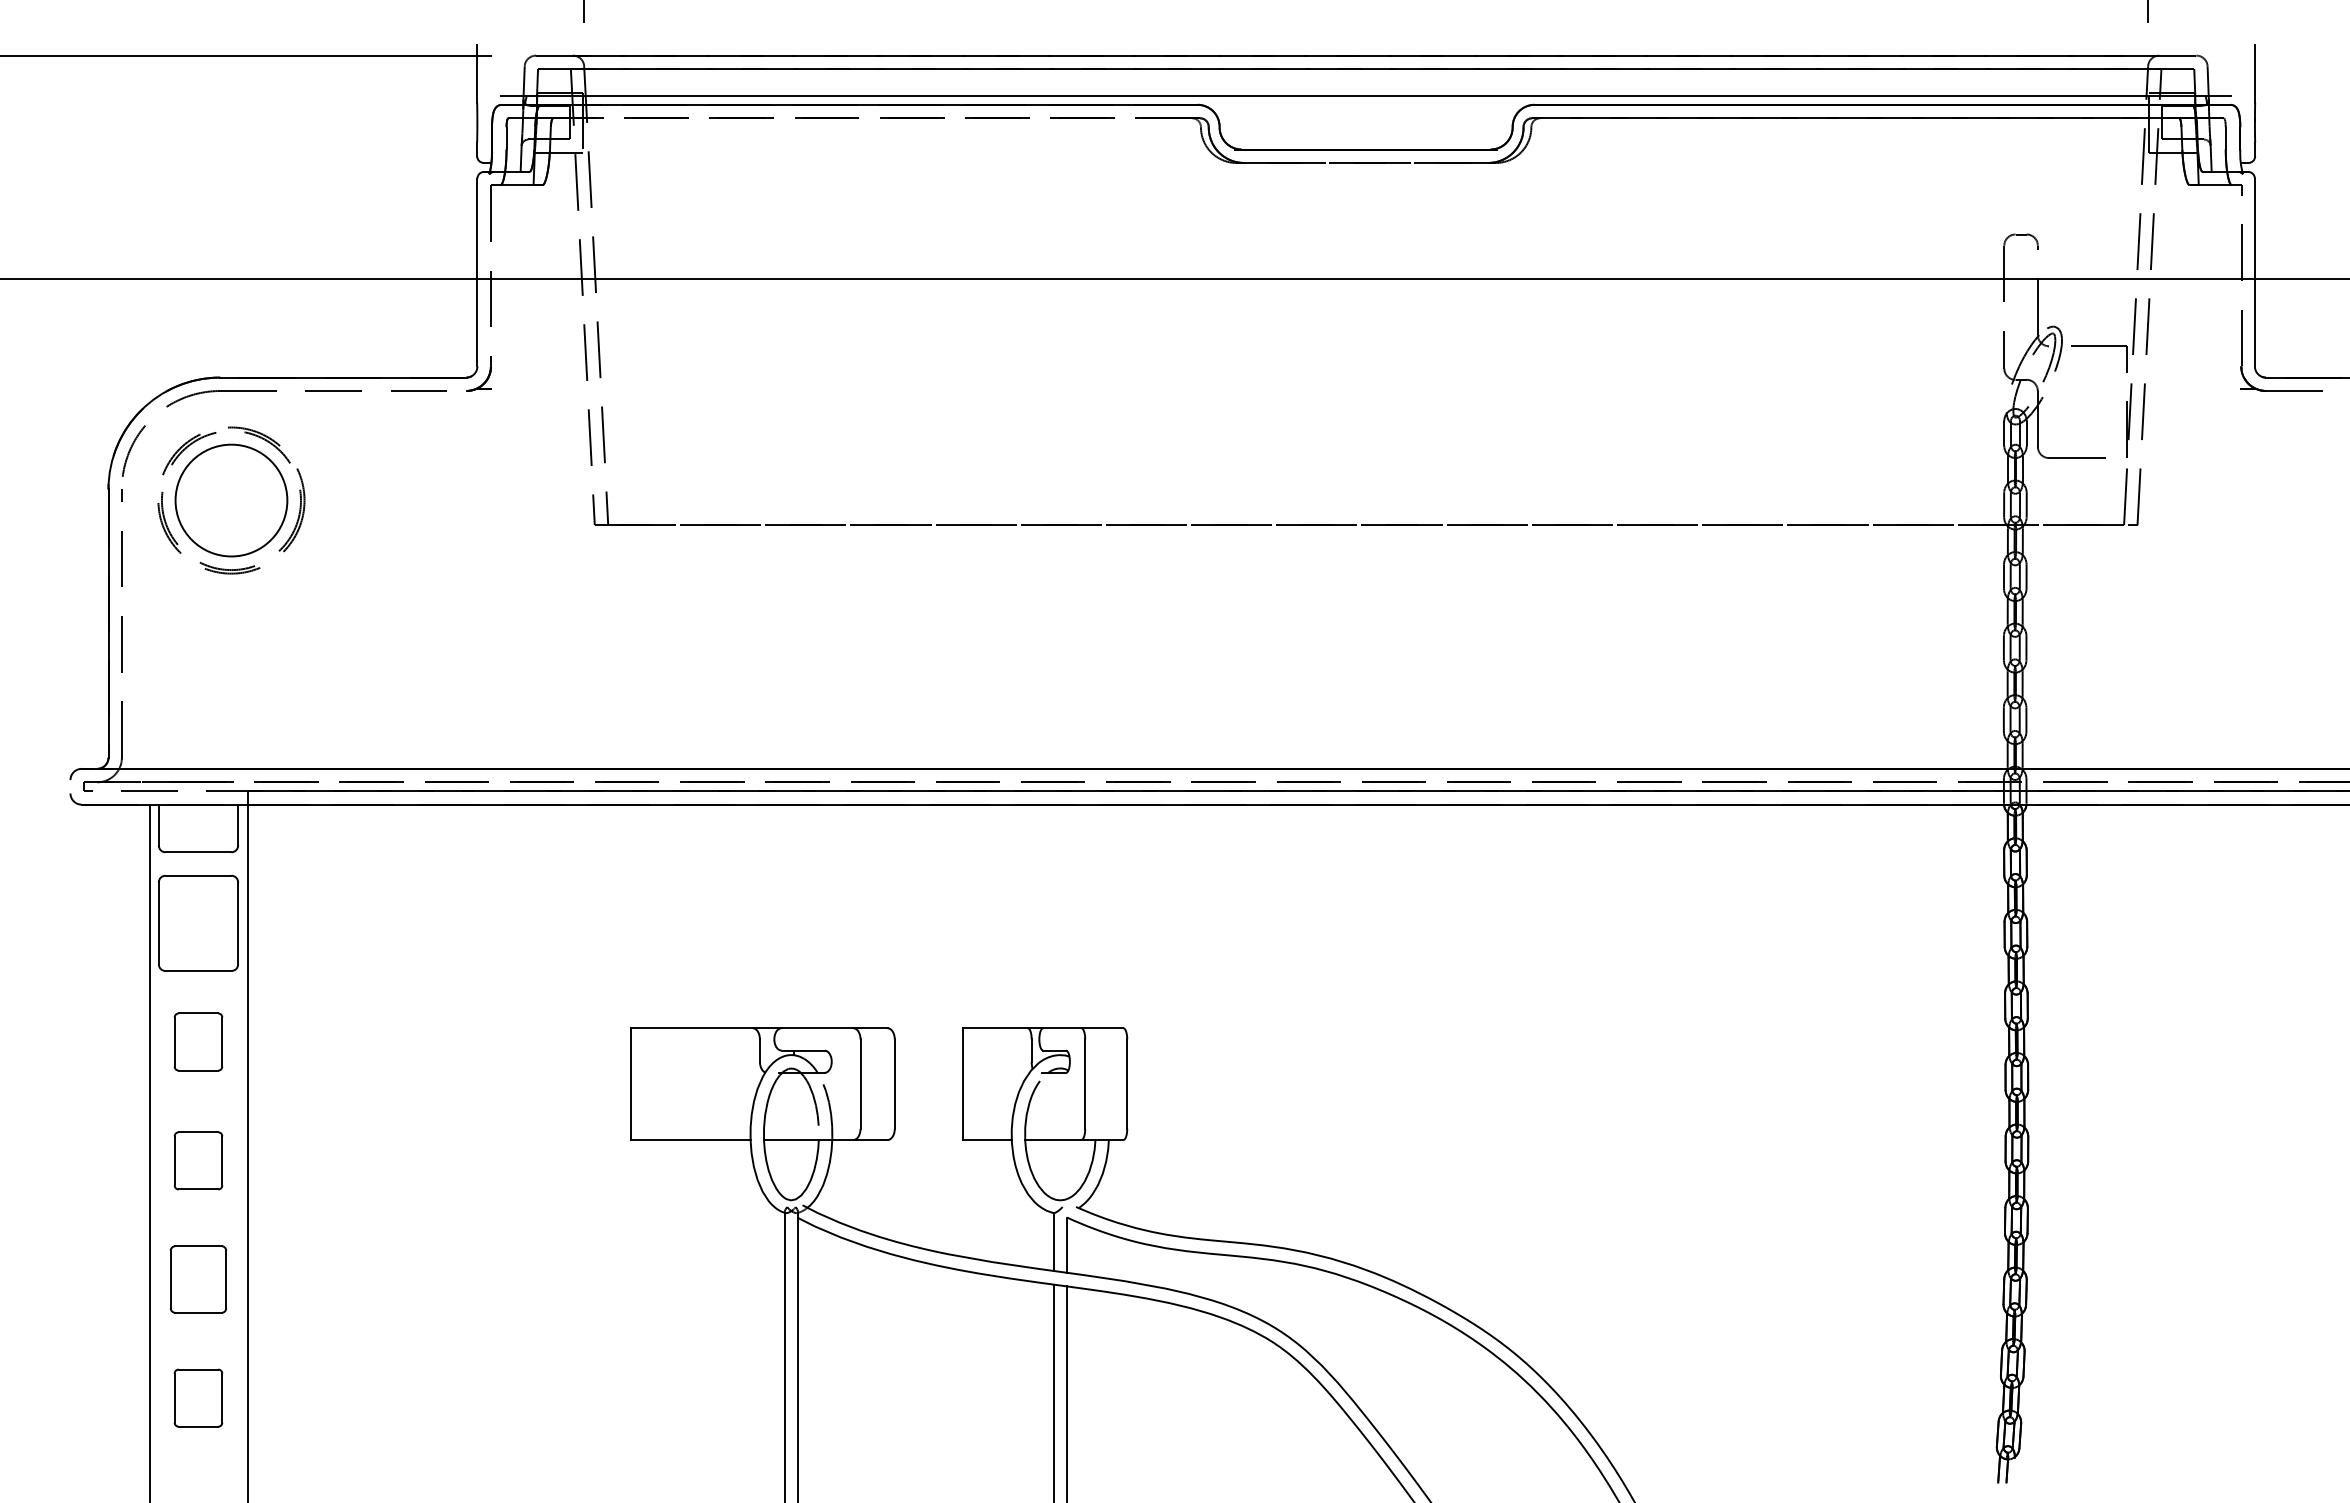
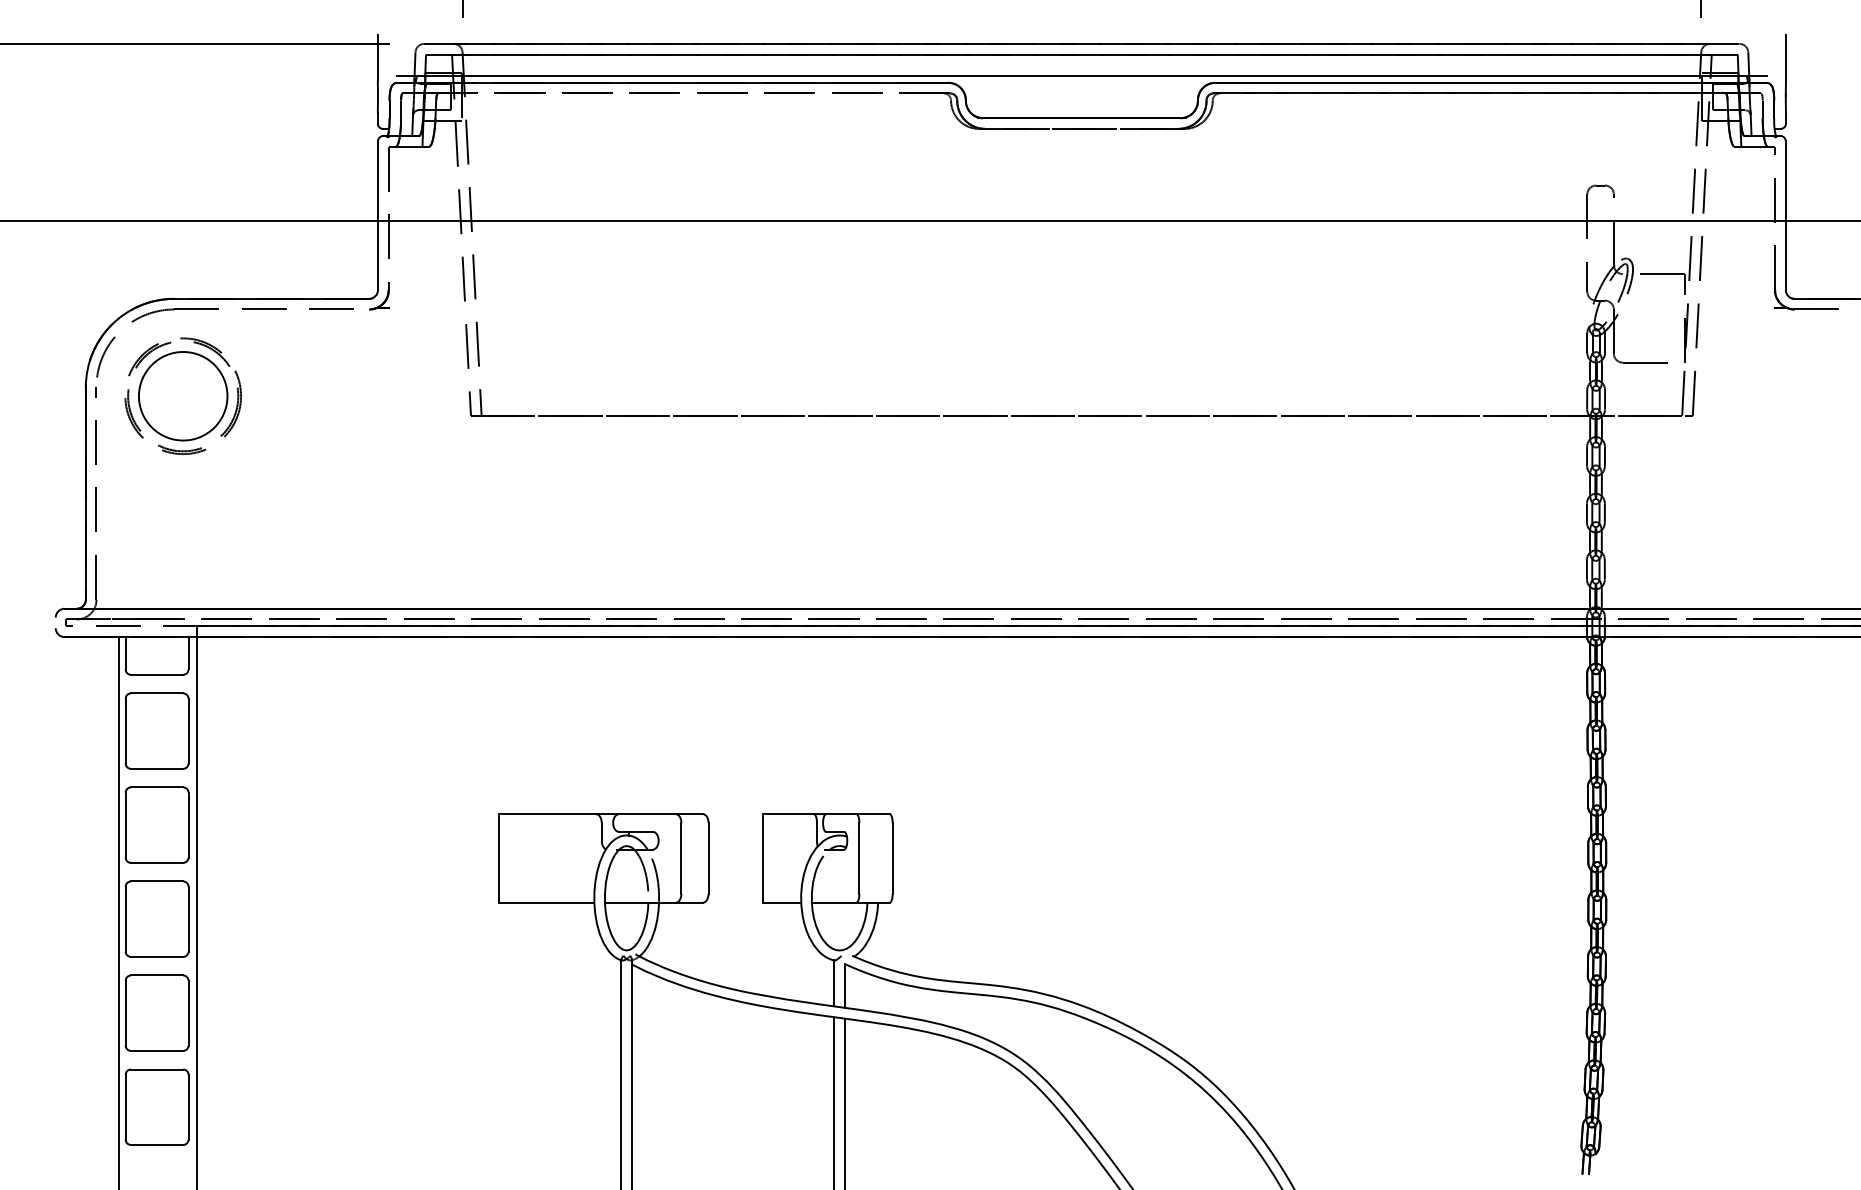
part: (198, 1041) -> (157, 824), size x1.67
part: (198, 1160) -> (157, 918), size x1.67
part: (198, 1279) -> (157, 1013), size x1.43
part: (198, 1397) -> (157, 1106), size x1.67

